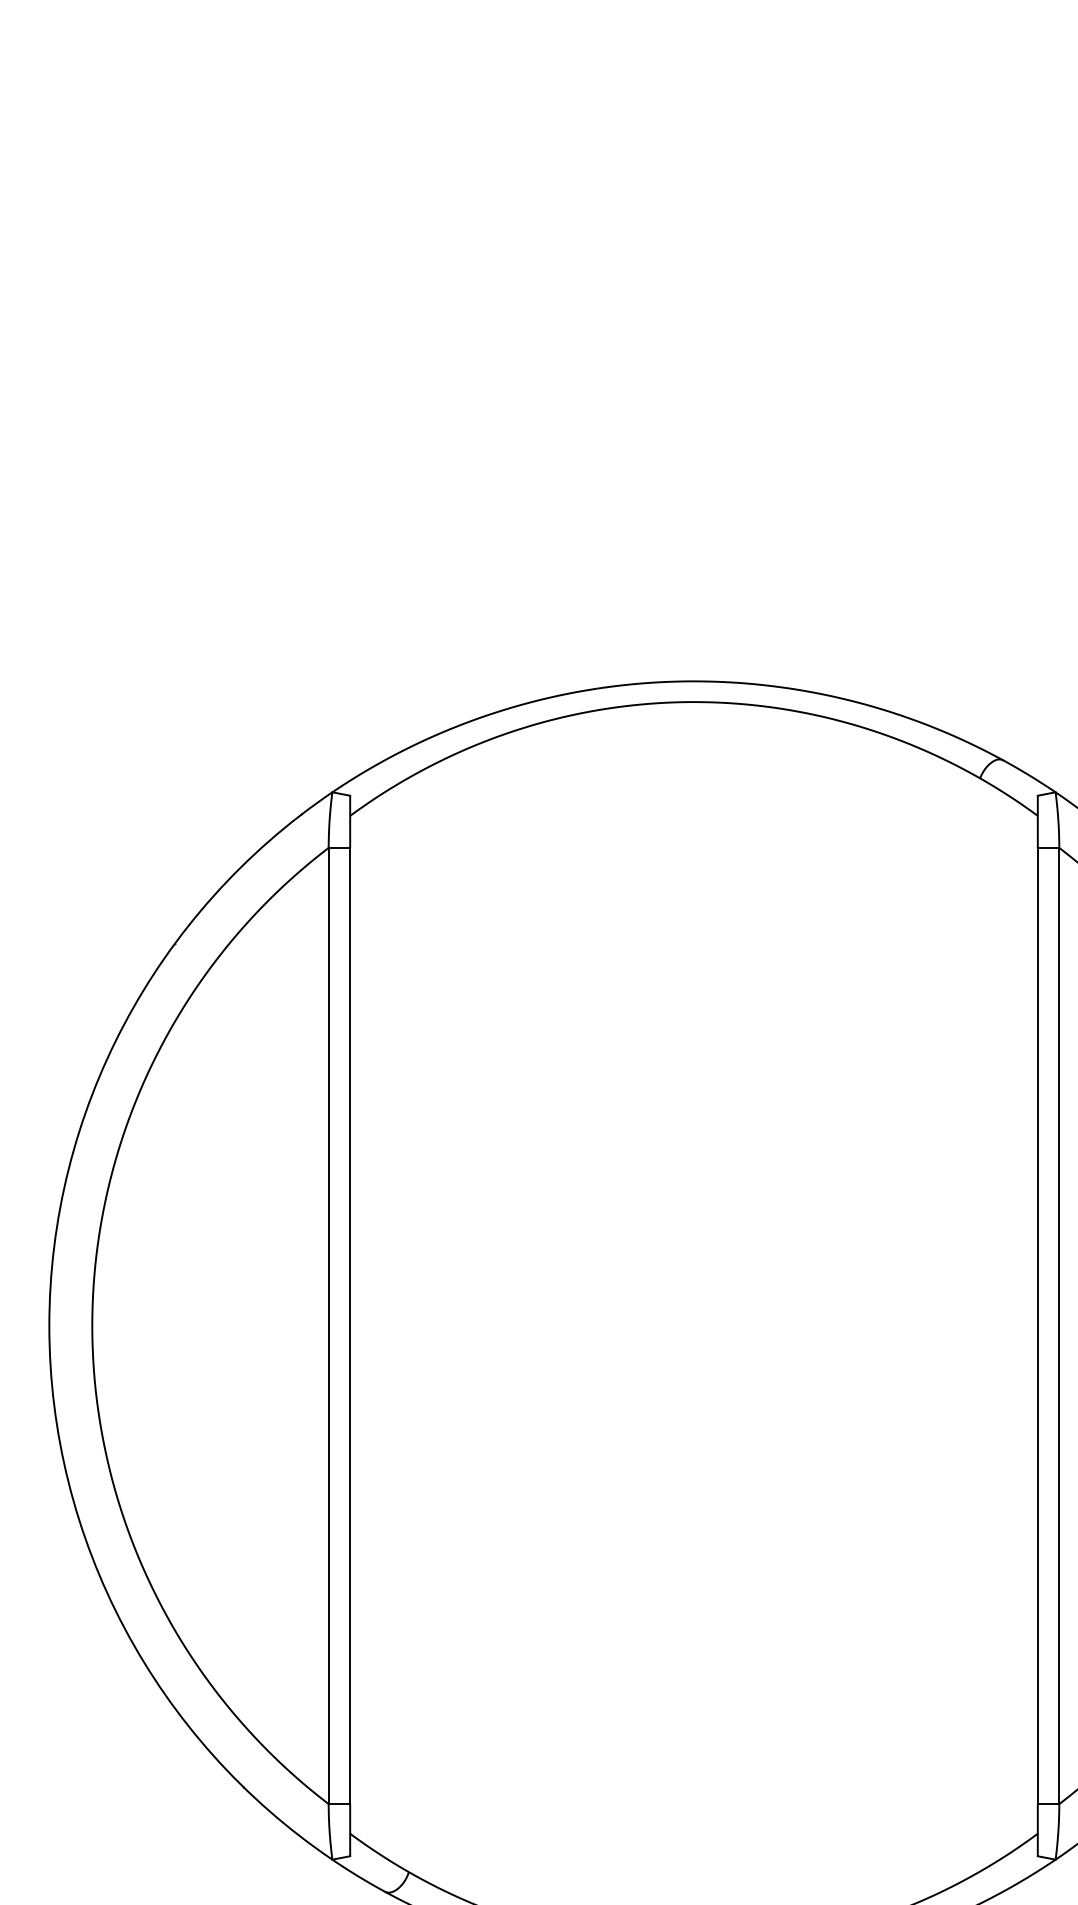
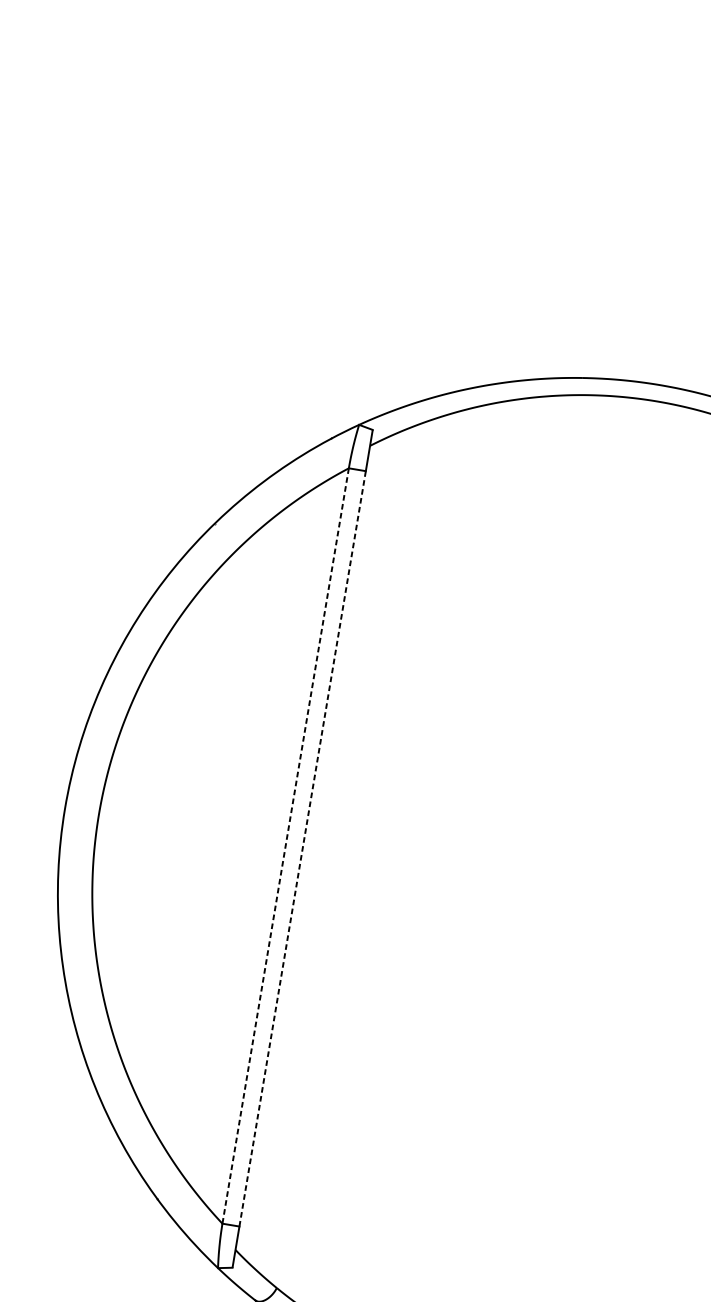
line: (350, 1325) -> (302, 848), solid -> dashed
line: (328, 1326) -> (285, 846), solid -> dashed

